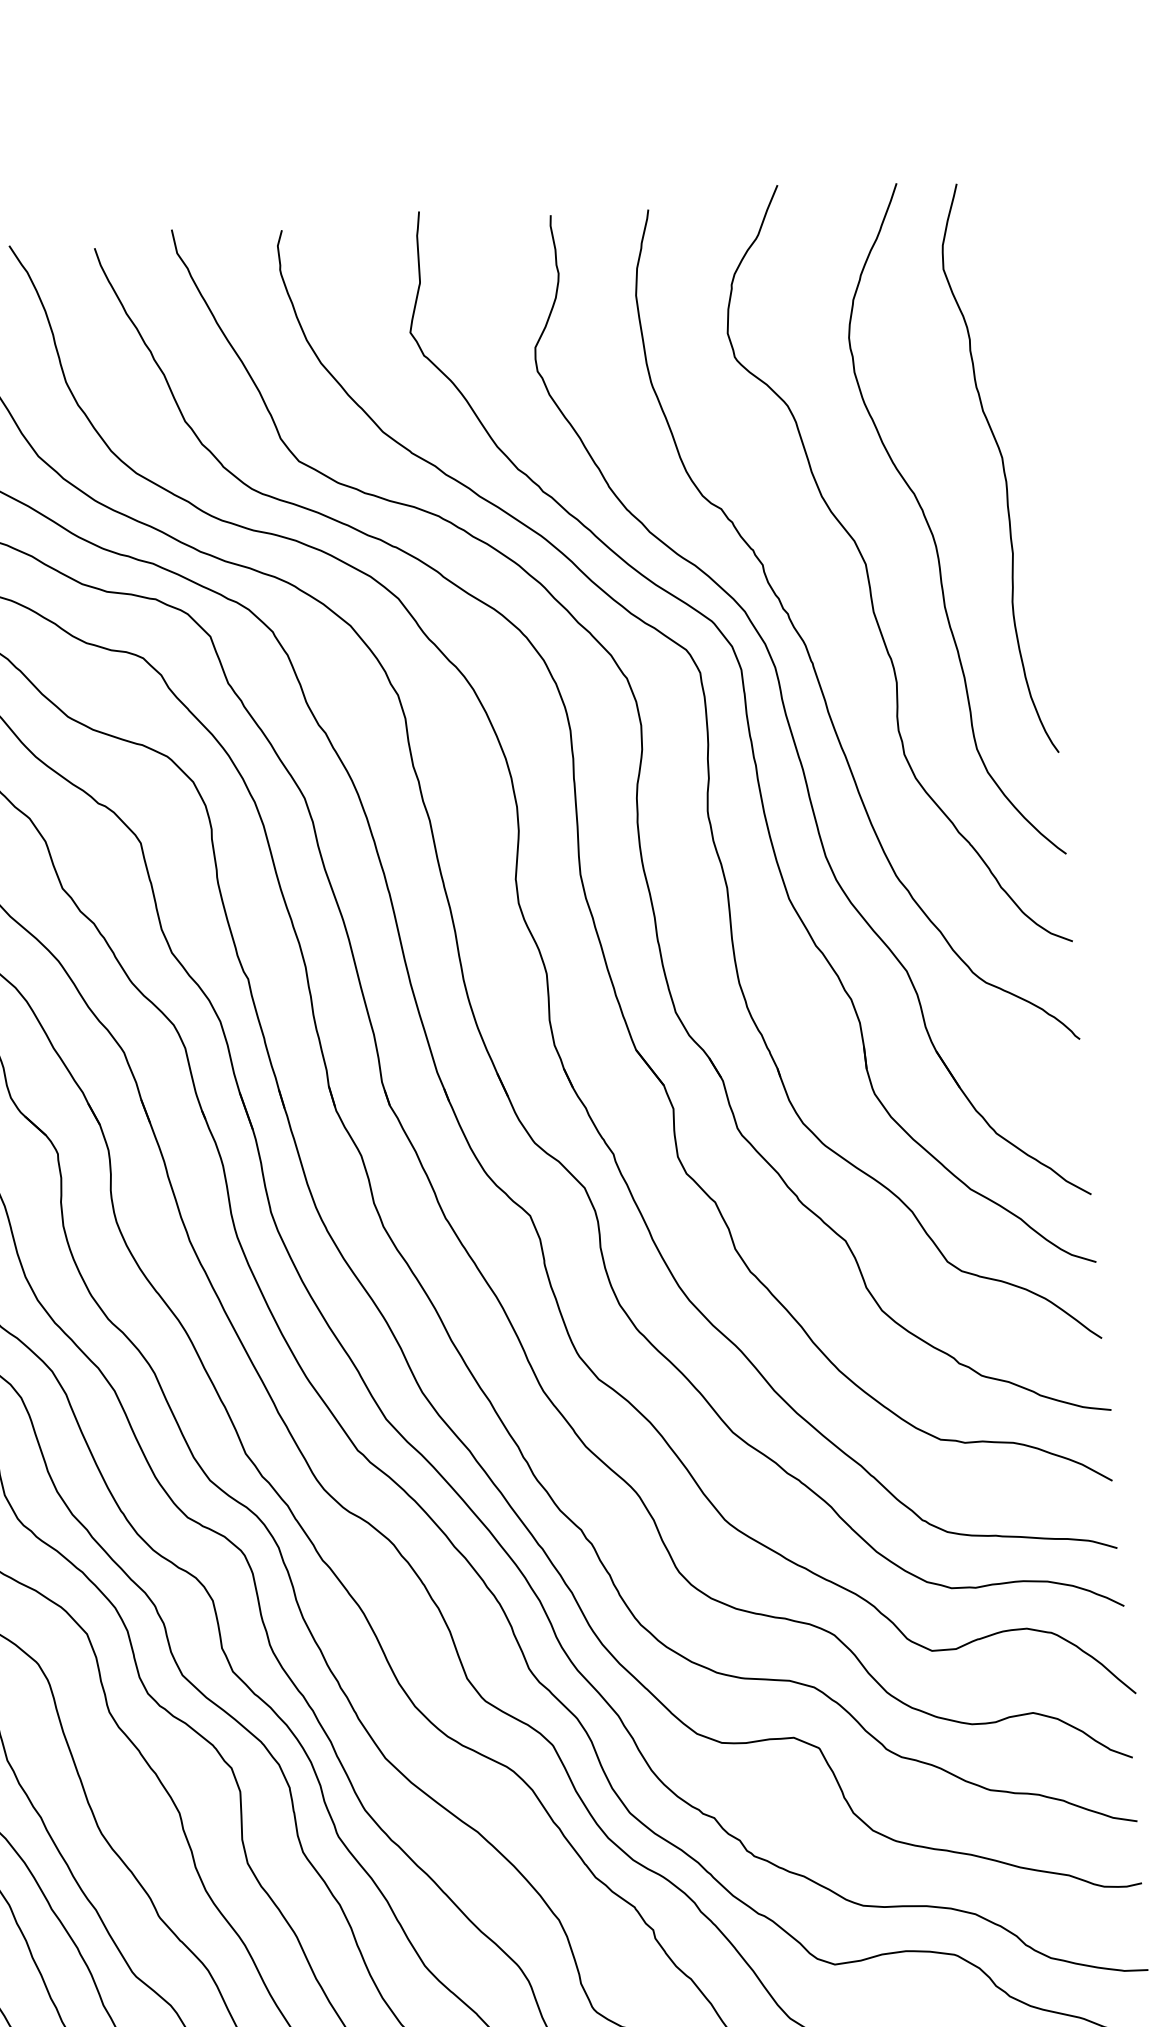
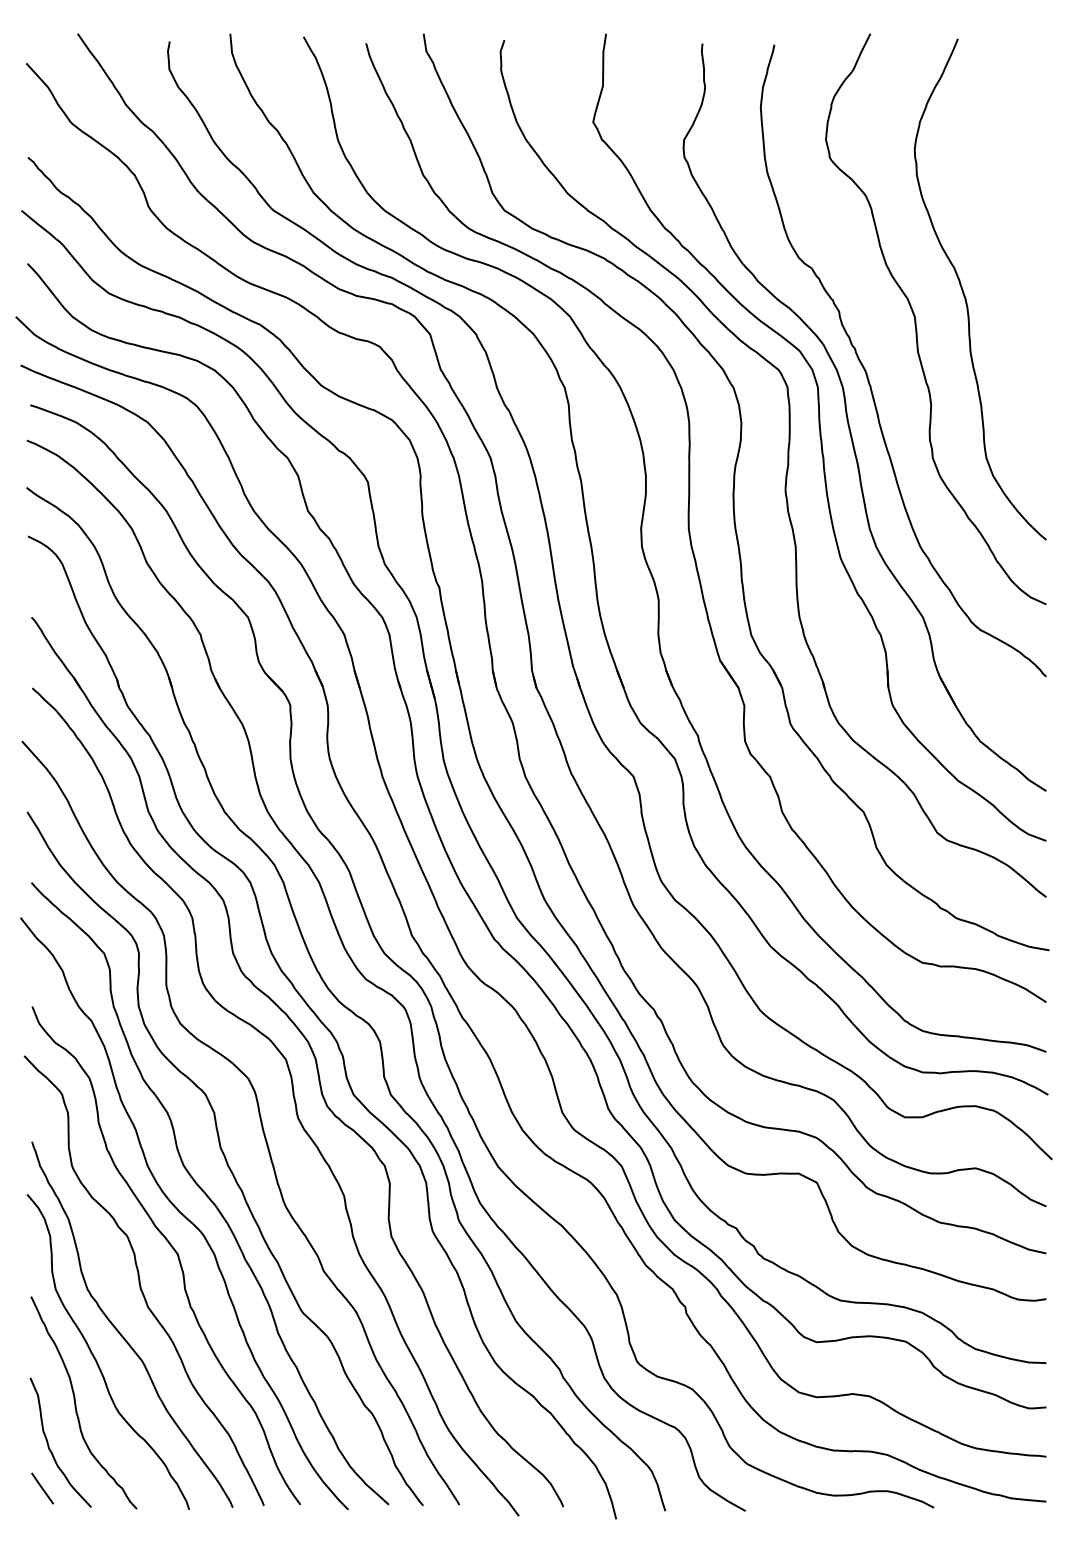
curve: (1002, 468) -> (1020, 253), removed

